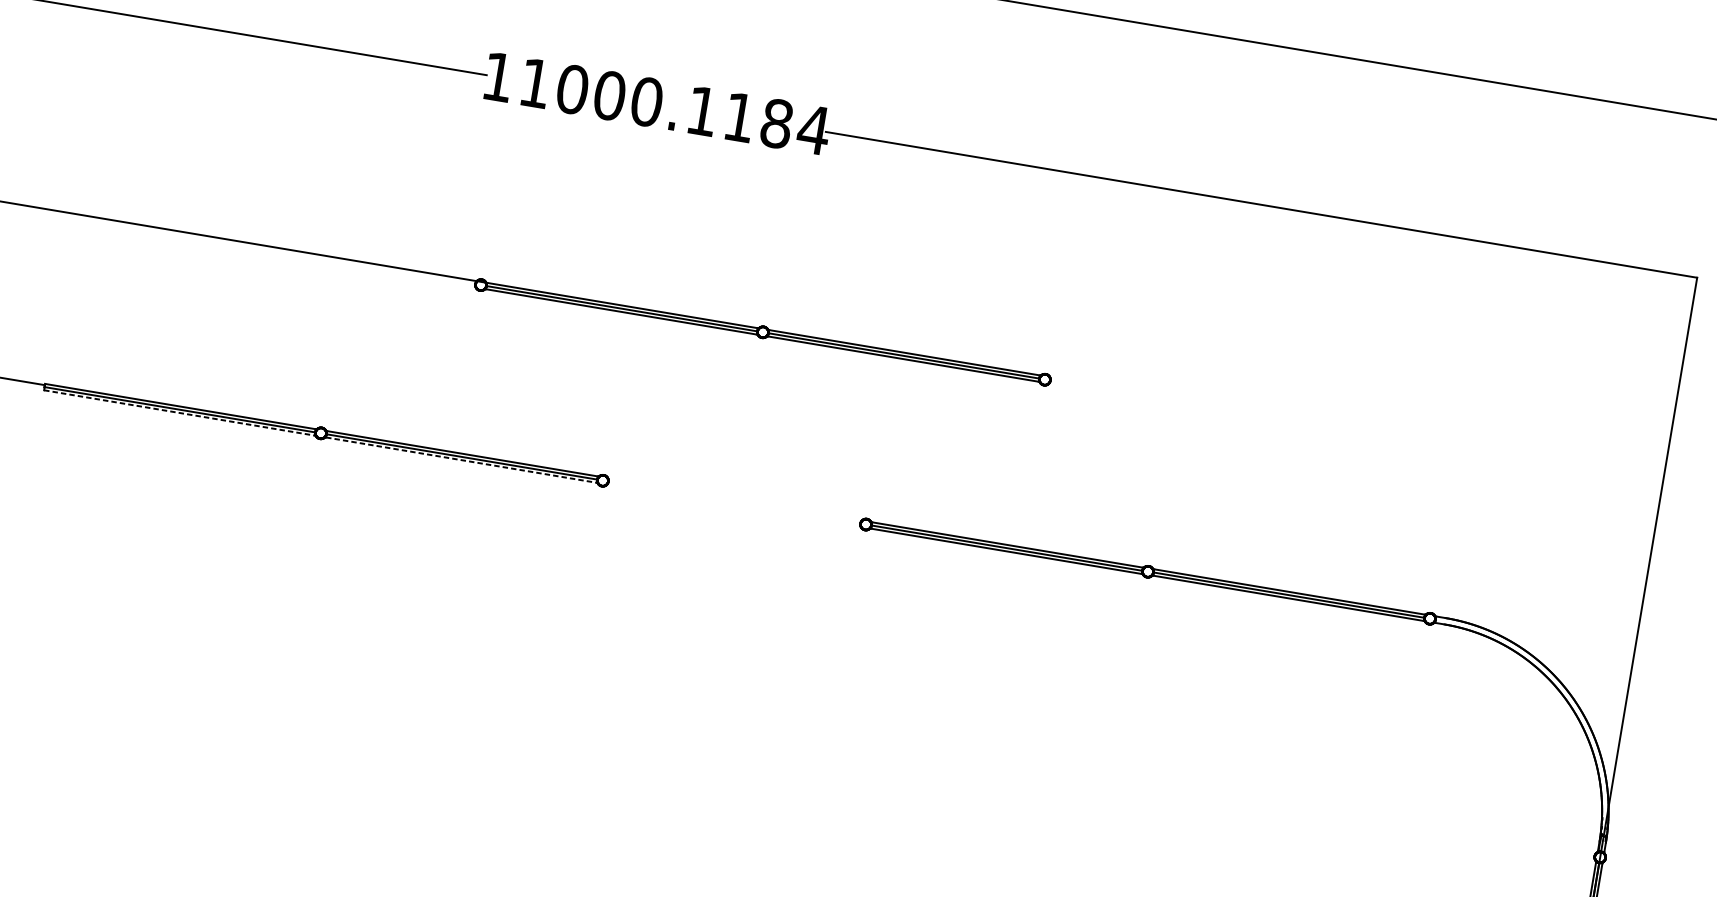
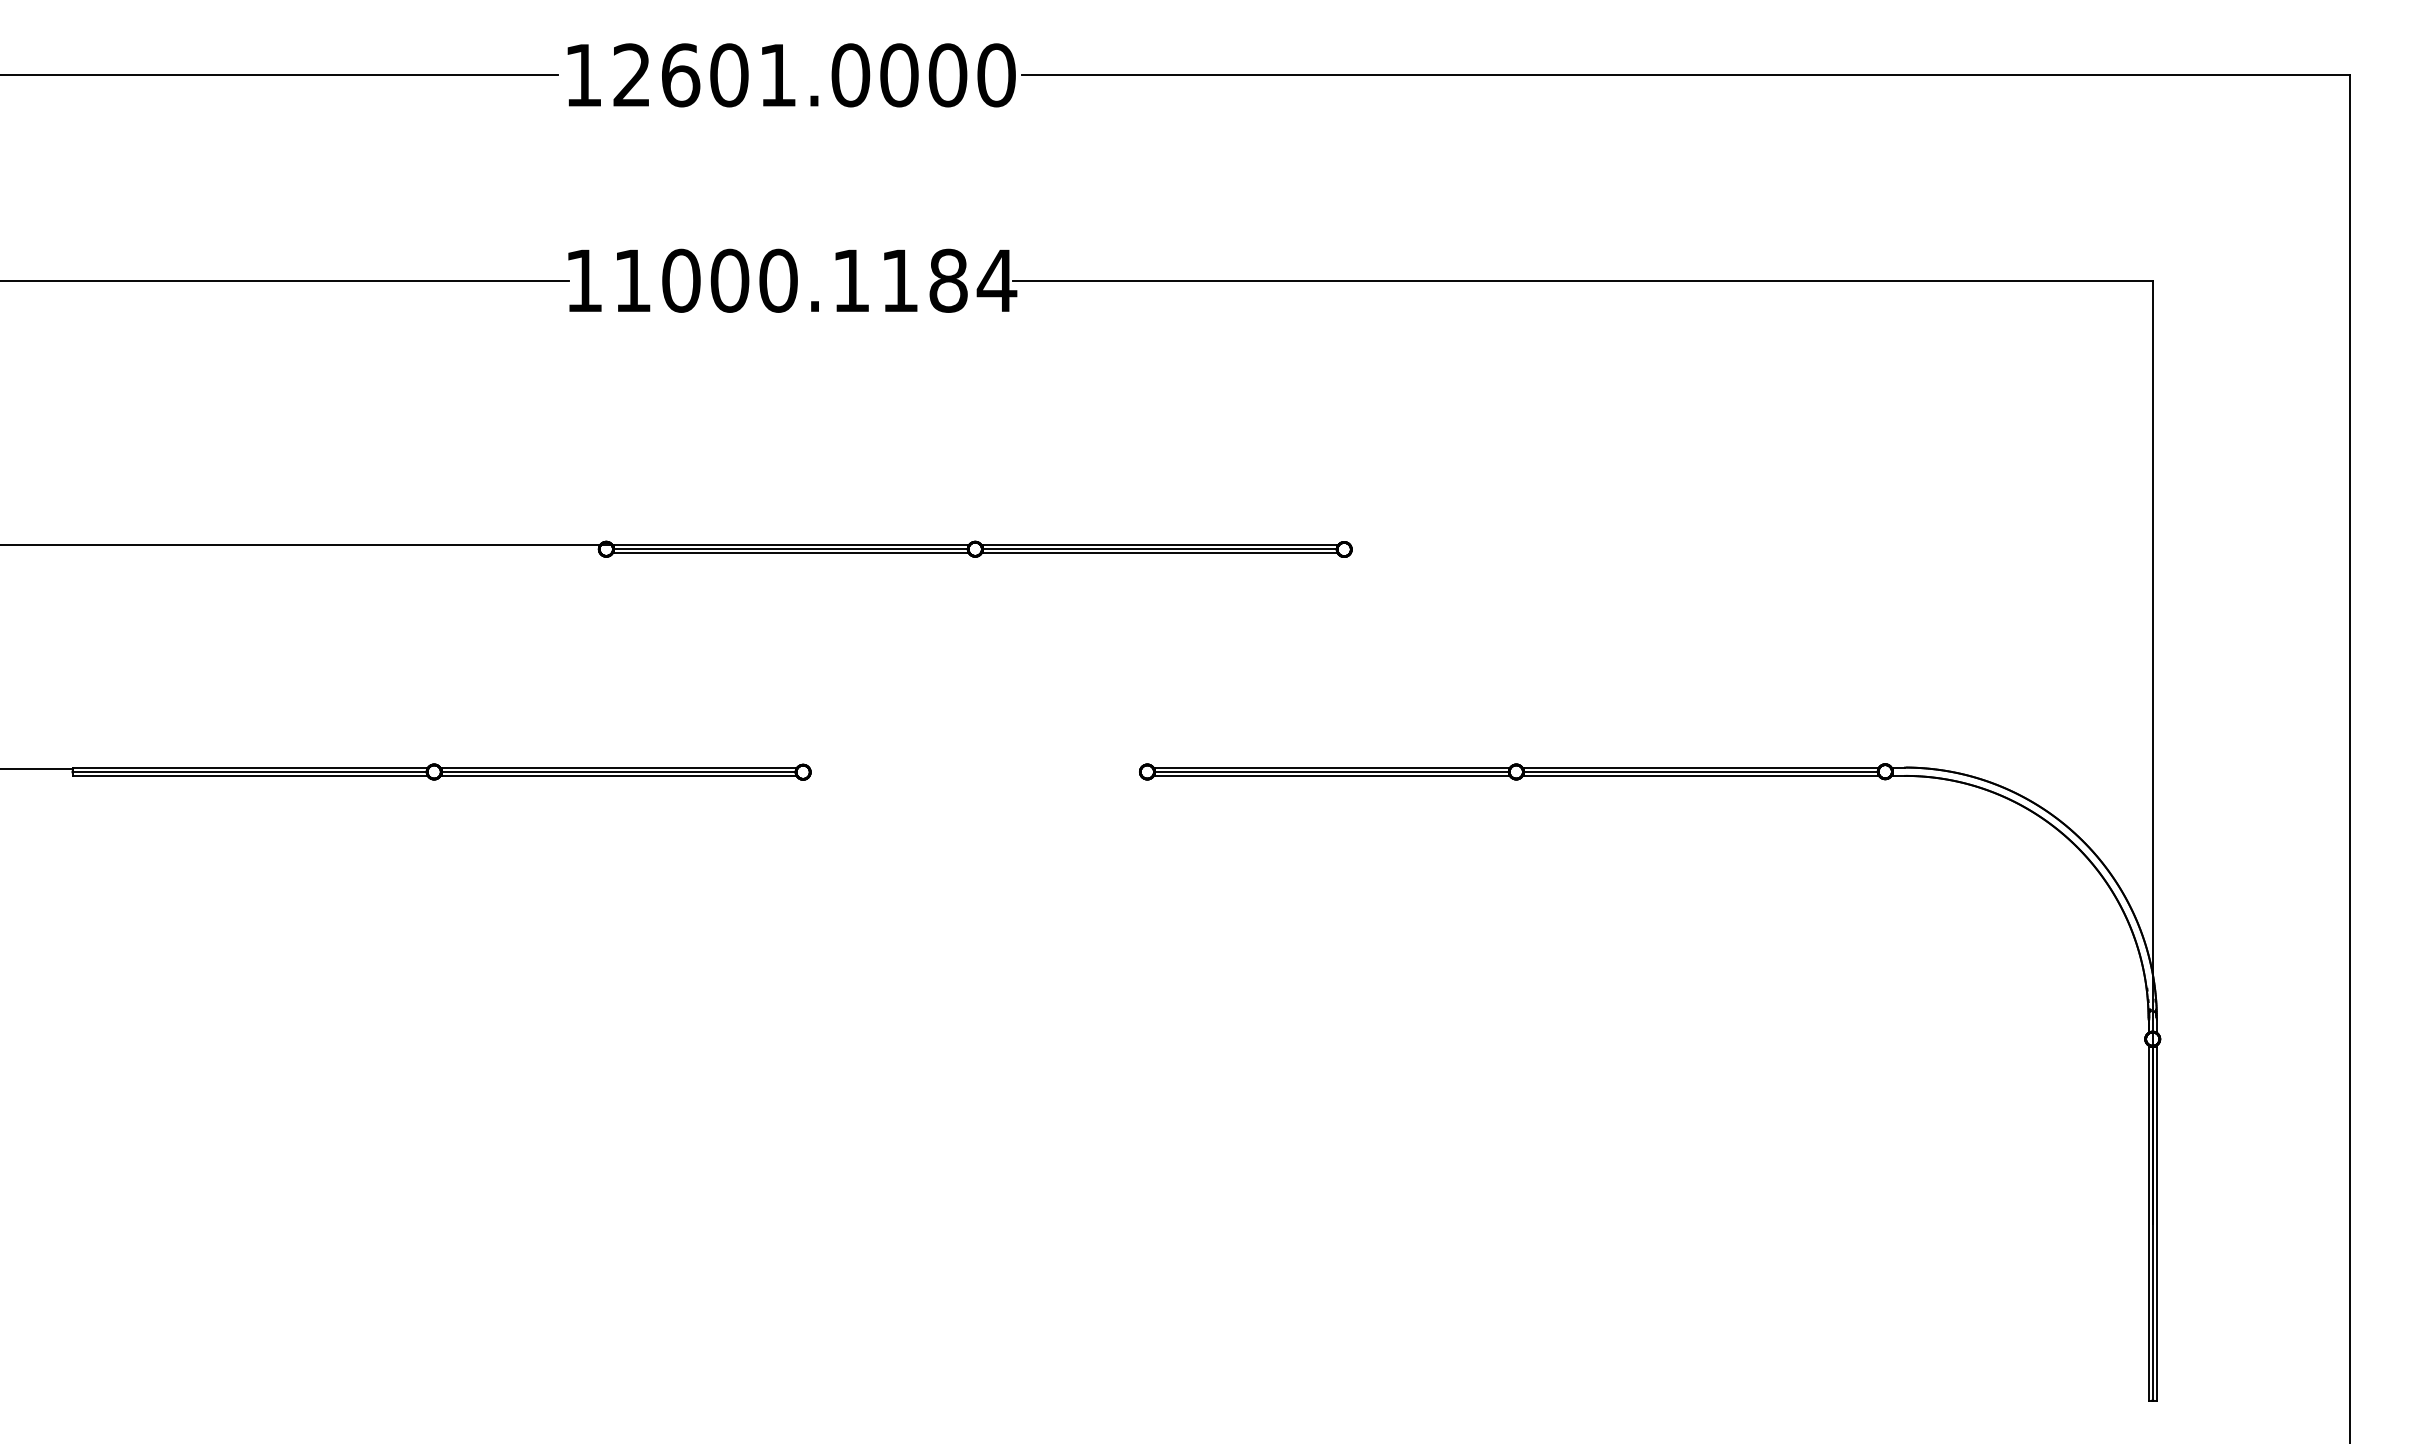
line: (179, 413) -> (250, 776), dashed -> solid
line: (461, 460) -> (619, 776), dashed -> solid

